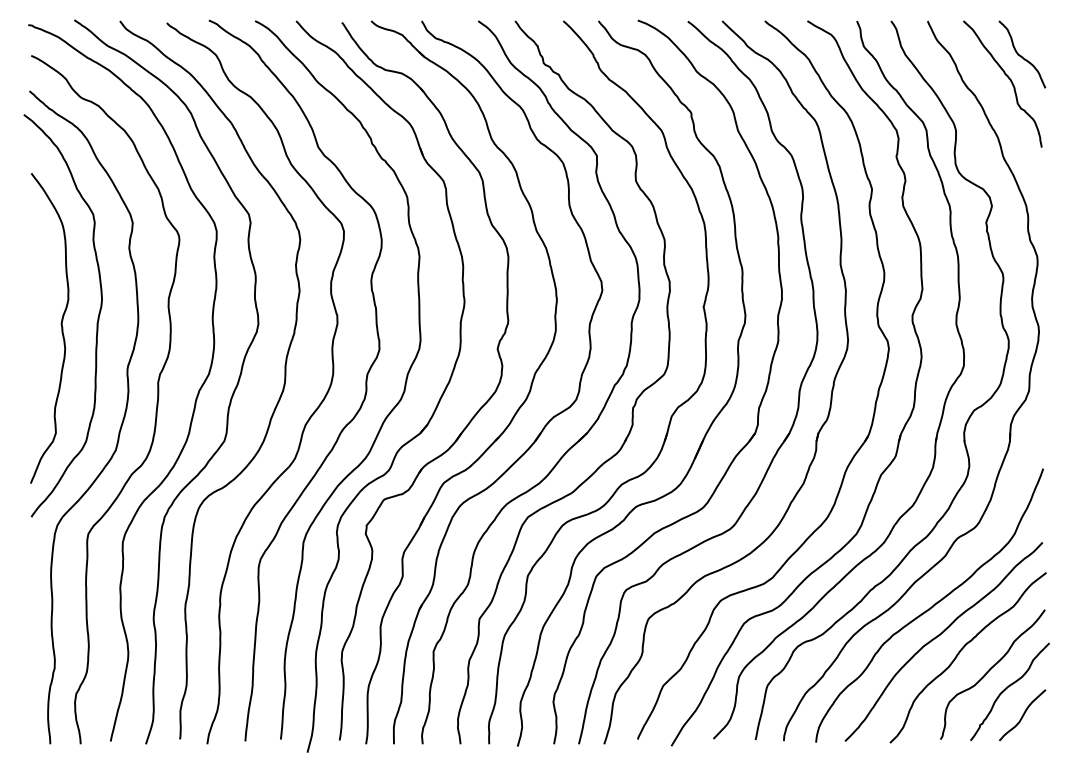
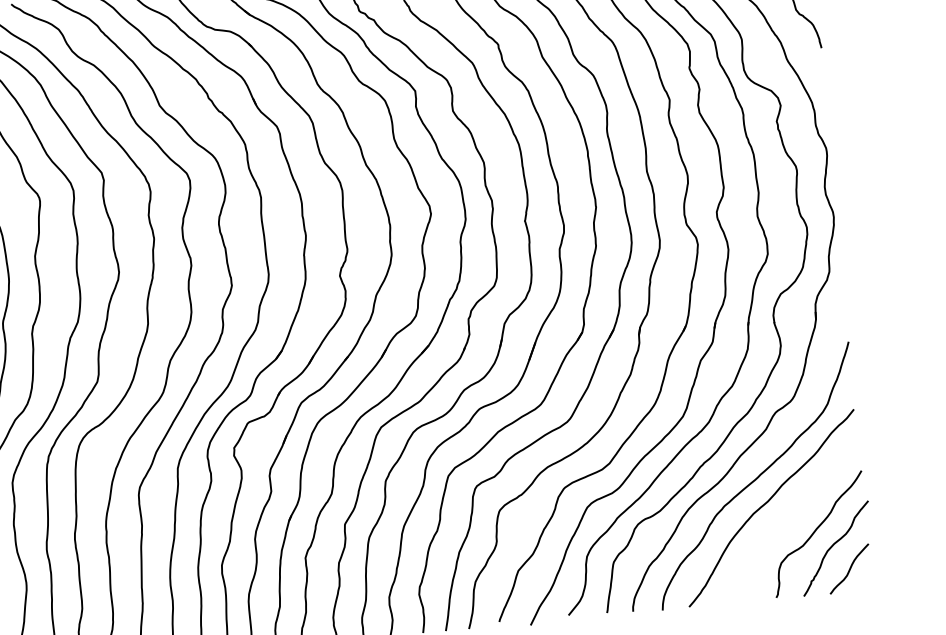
curve: (961, 651) -> (788, 515), removed

